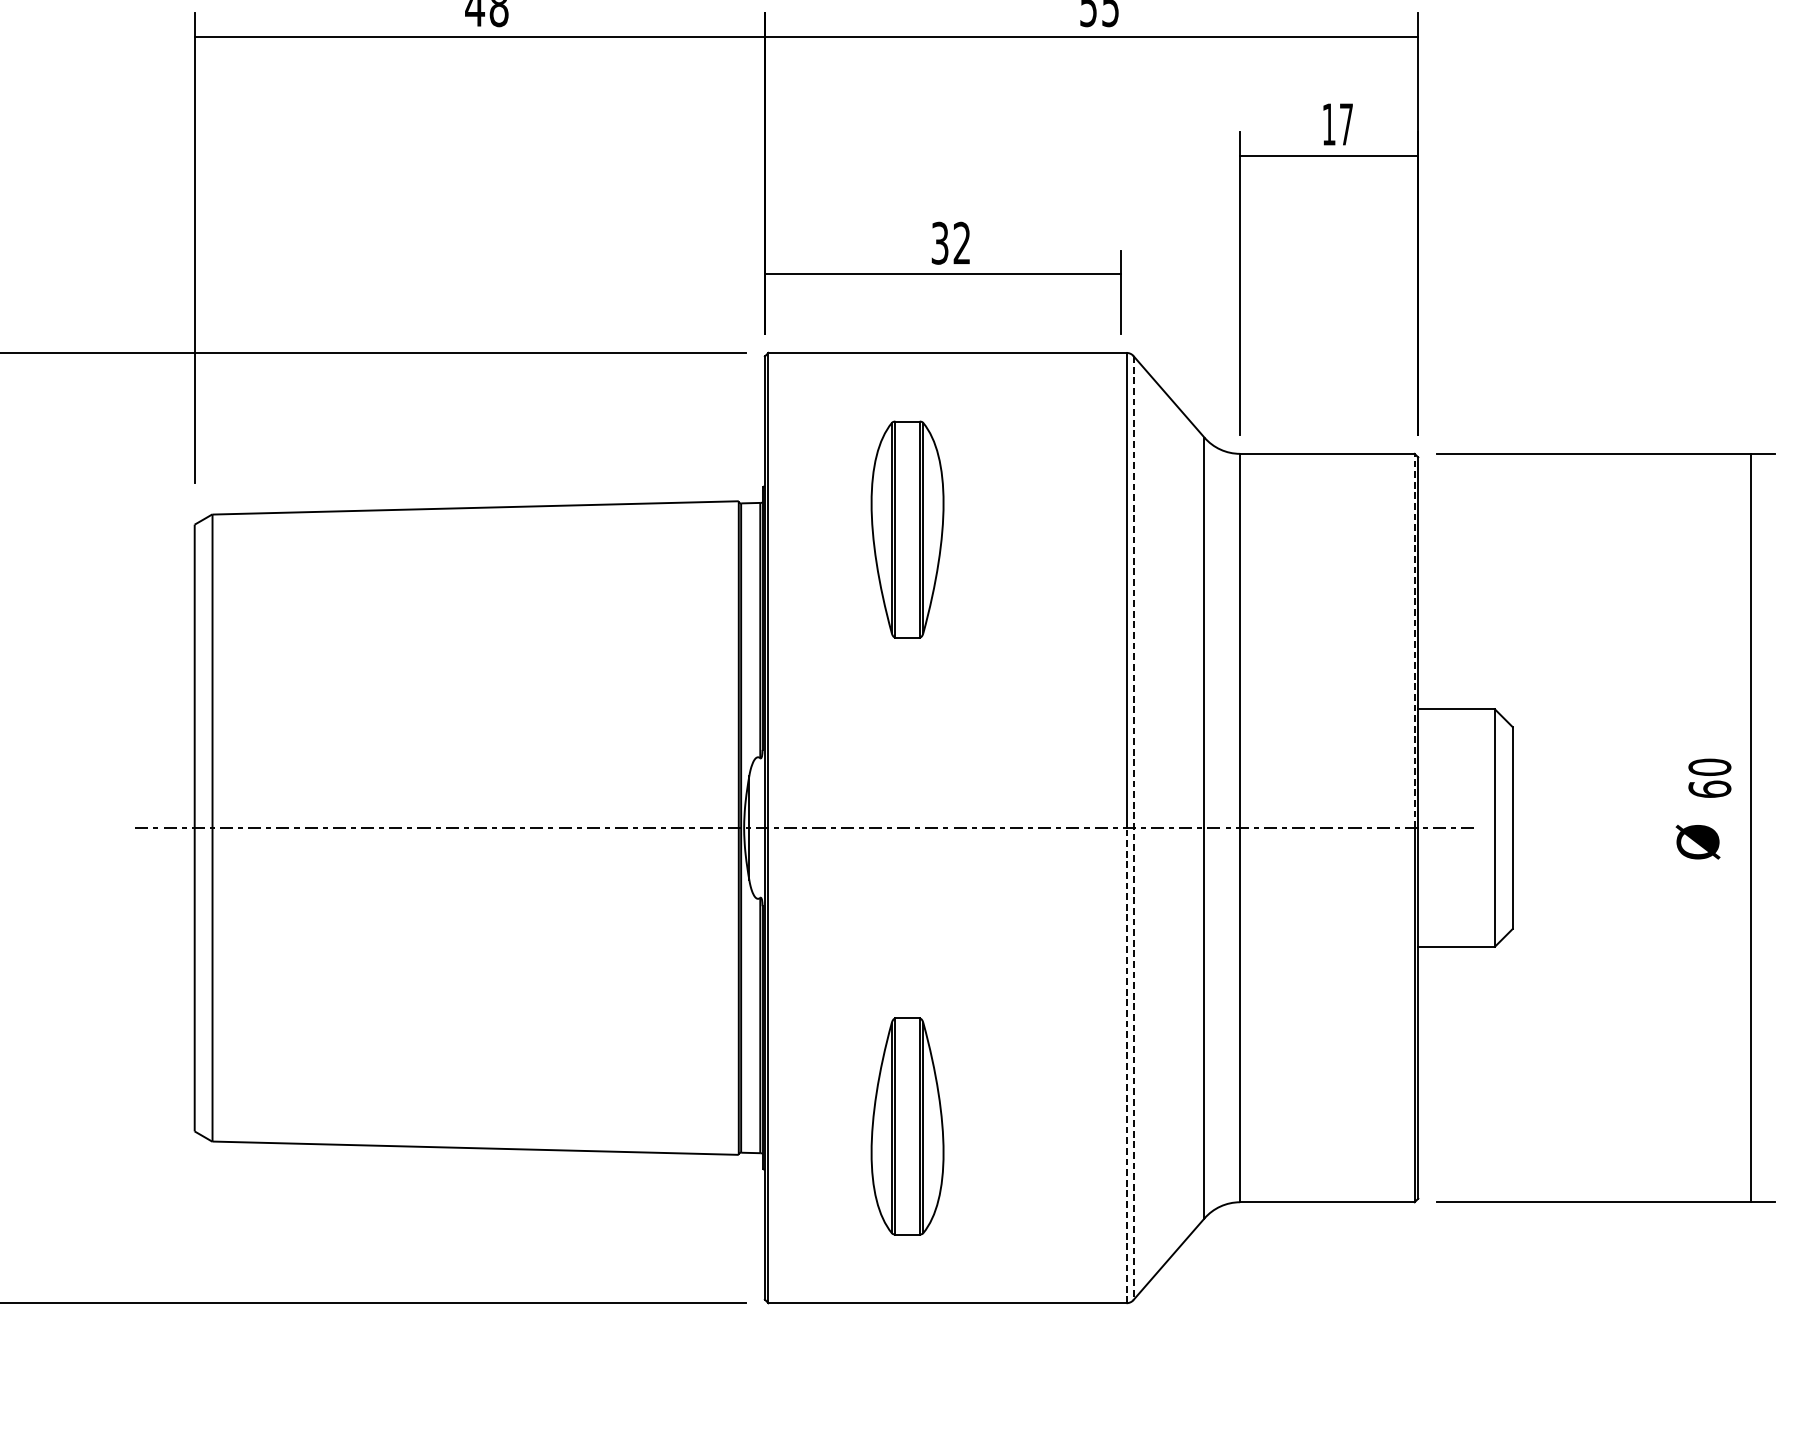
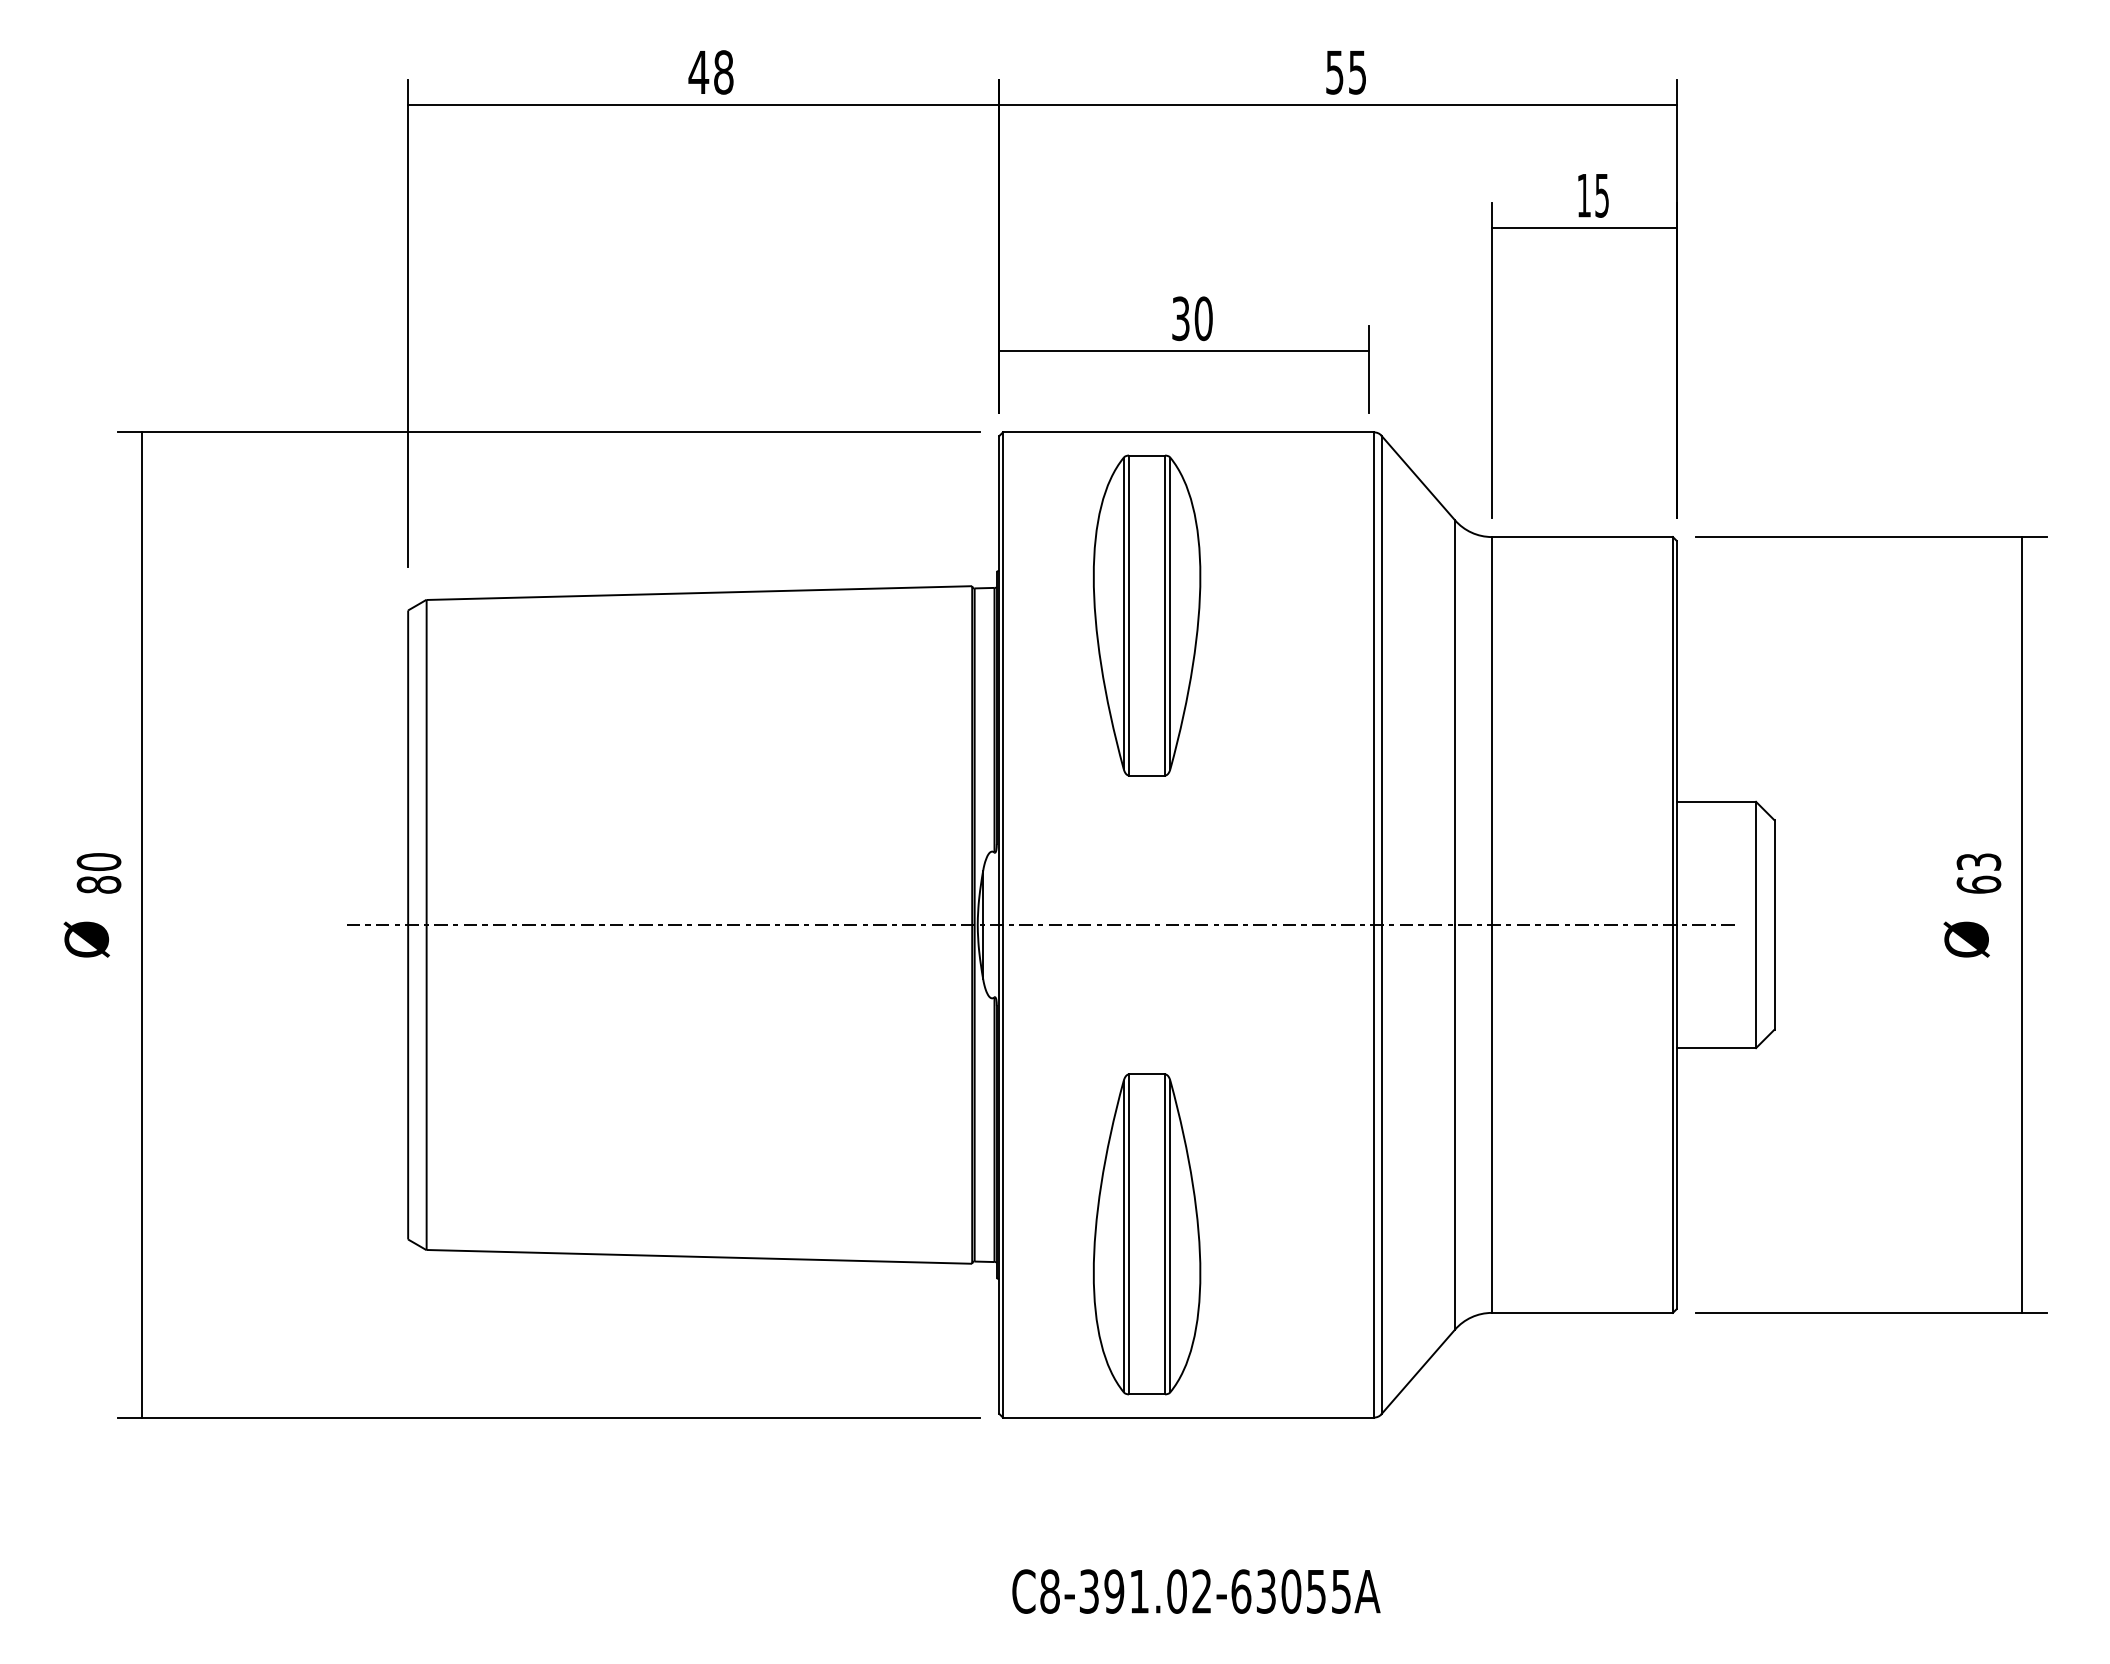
text: (1345, 124) -> (1601, 195), 17 -> 15
text: (961, 243) -> (1203, 318), 32 -> 30
part: (907, 529) -> (1147, 615), size x1.43
line: (1414, 641) -> (1672, 731), dashed -> solid
text: (1709, 766) -> (1978, 861), 60 -> 63
line: (1133, 828) -> (1381, 925), dashed -> solid
line: (1126, 1064) -> (1374, 1170), dashed -> solid
part: (907, 1126) -> (1147, 1234), size x1.43

